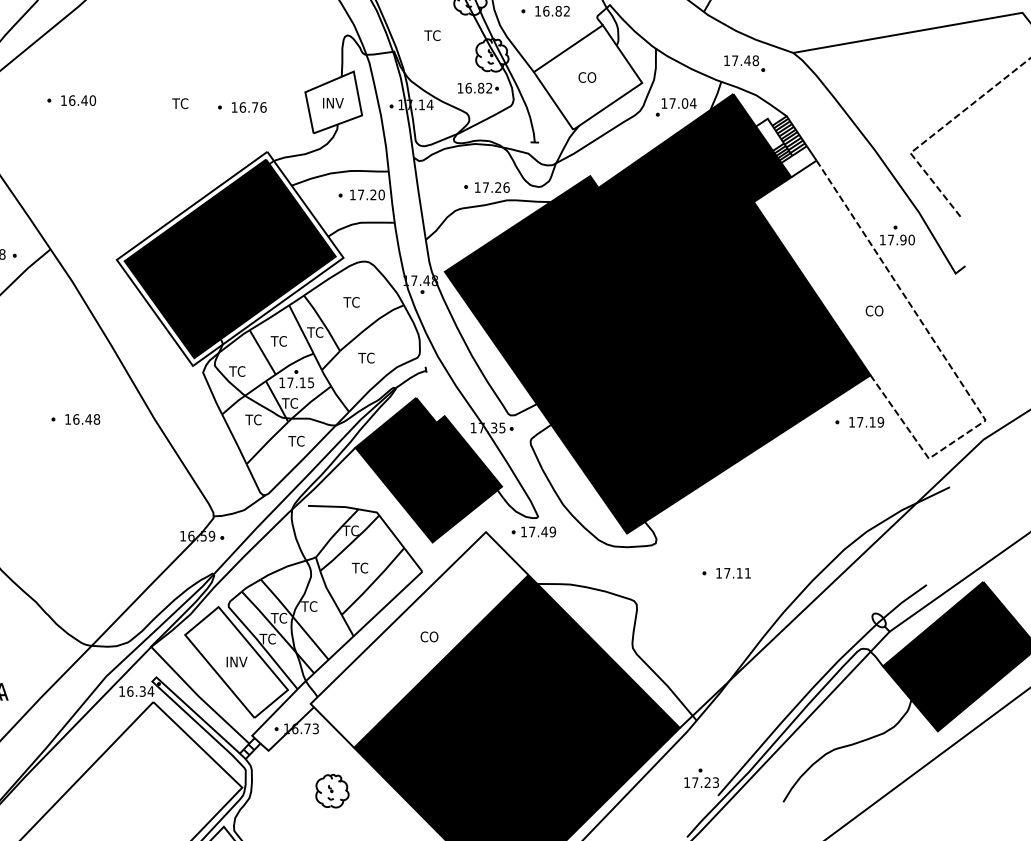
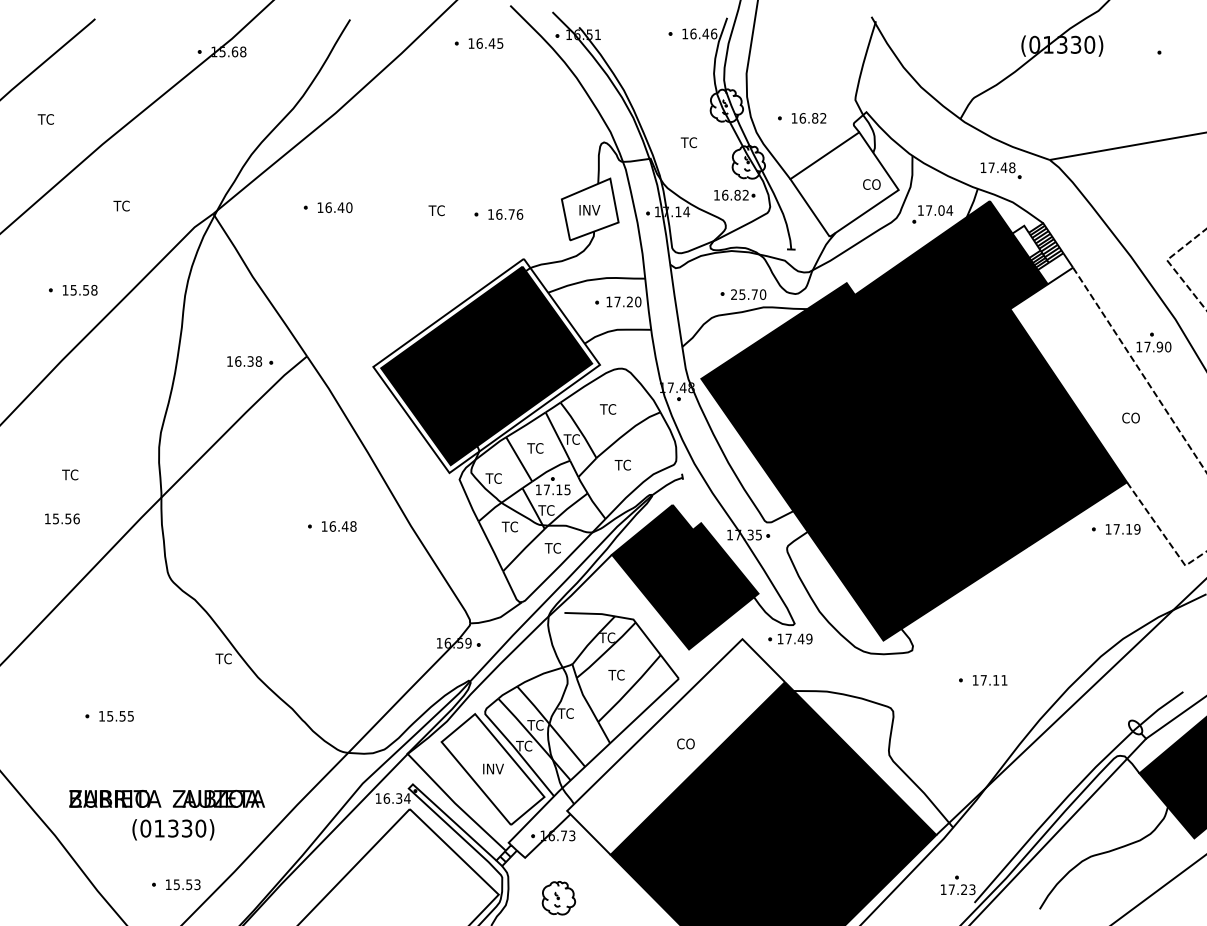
text: (587, 77) -> (871, 184), moved
text: (492, 187) -> (748, 294), 17.26 -> 25.70
part: (332, 791) -> (558, 898), moved

